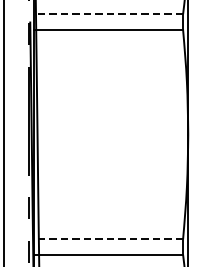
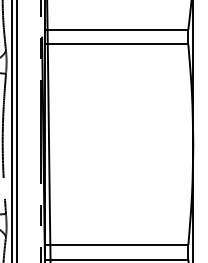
line: (108, 14) -> (116, 29), dashed -> solid
line: (108, 239) -> (116, 245), dashed -> solid

